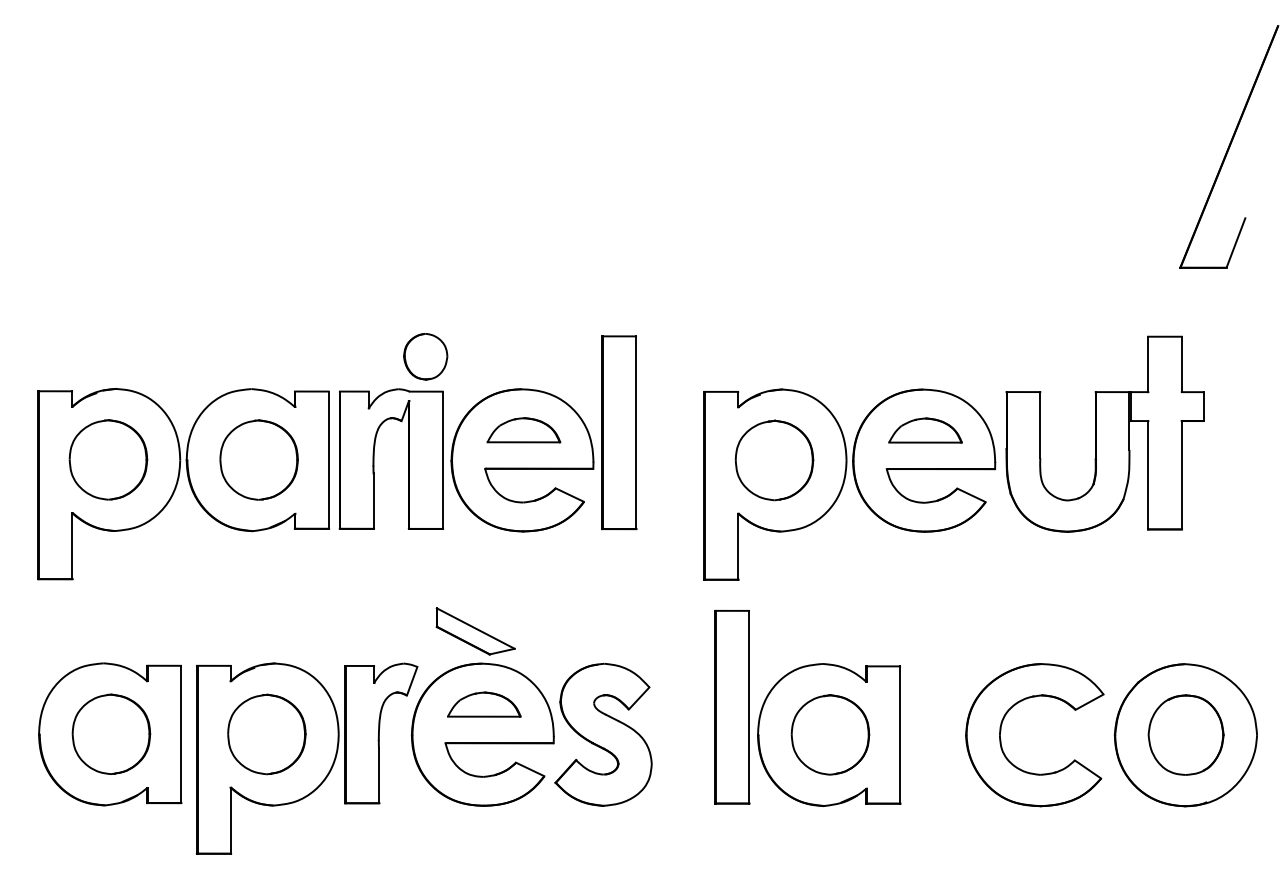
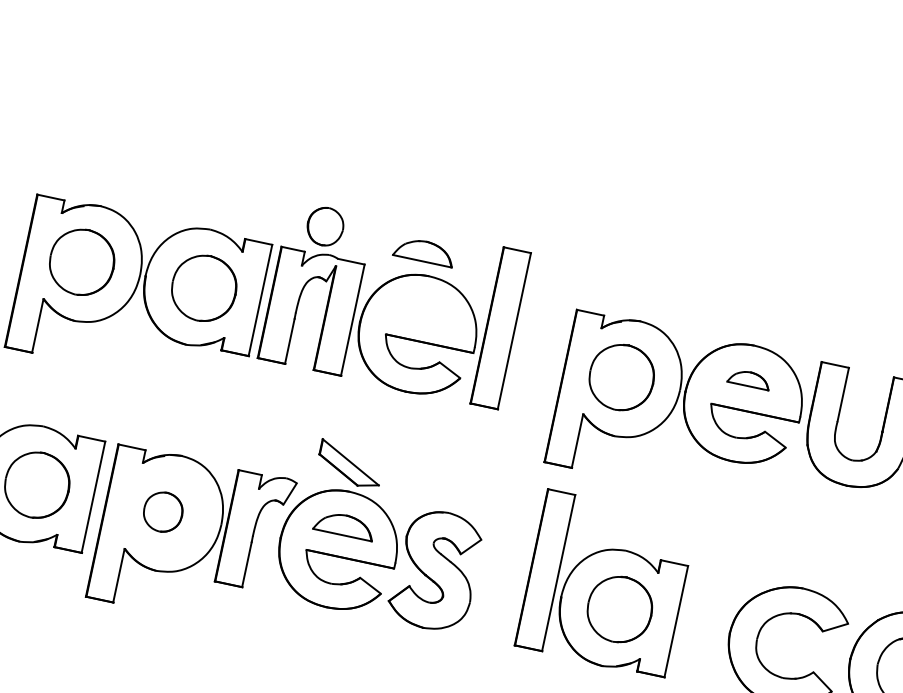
part: (425, 356) -> (325, 226), moved
part: (523, 430) -> (424, 251), moved
part: (925, 430) -> (749, 379), size x0.7
part: (266, 734) -> (162, 512), size x0.6

